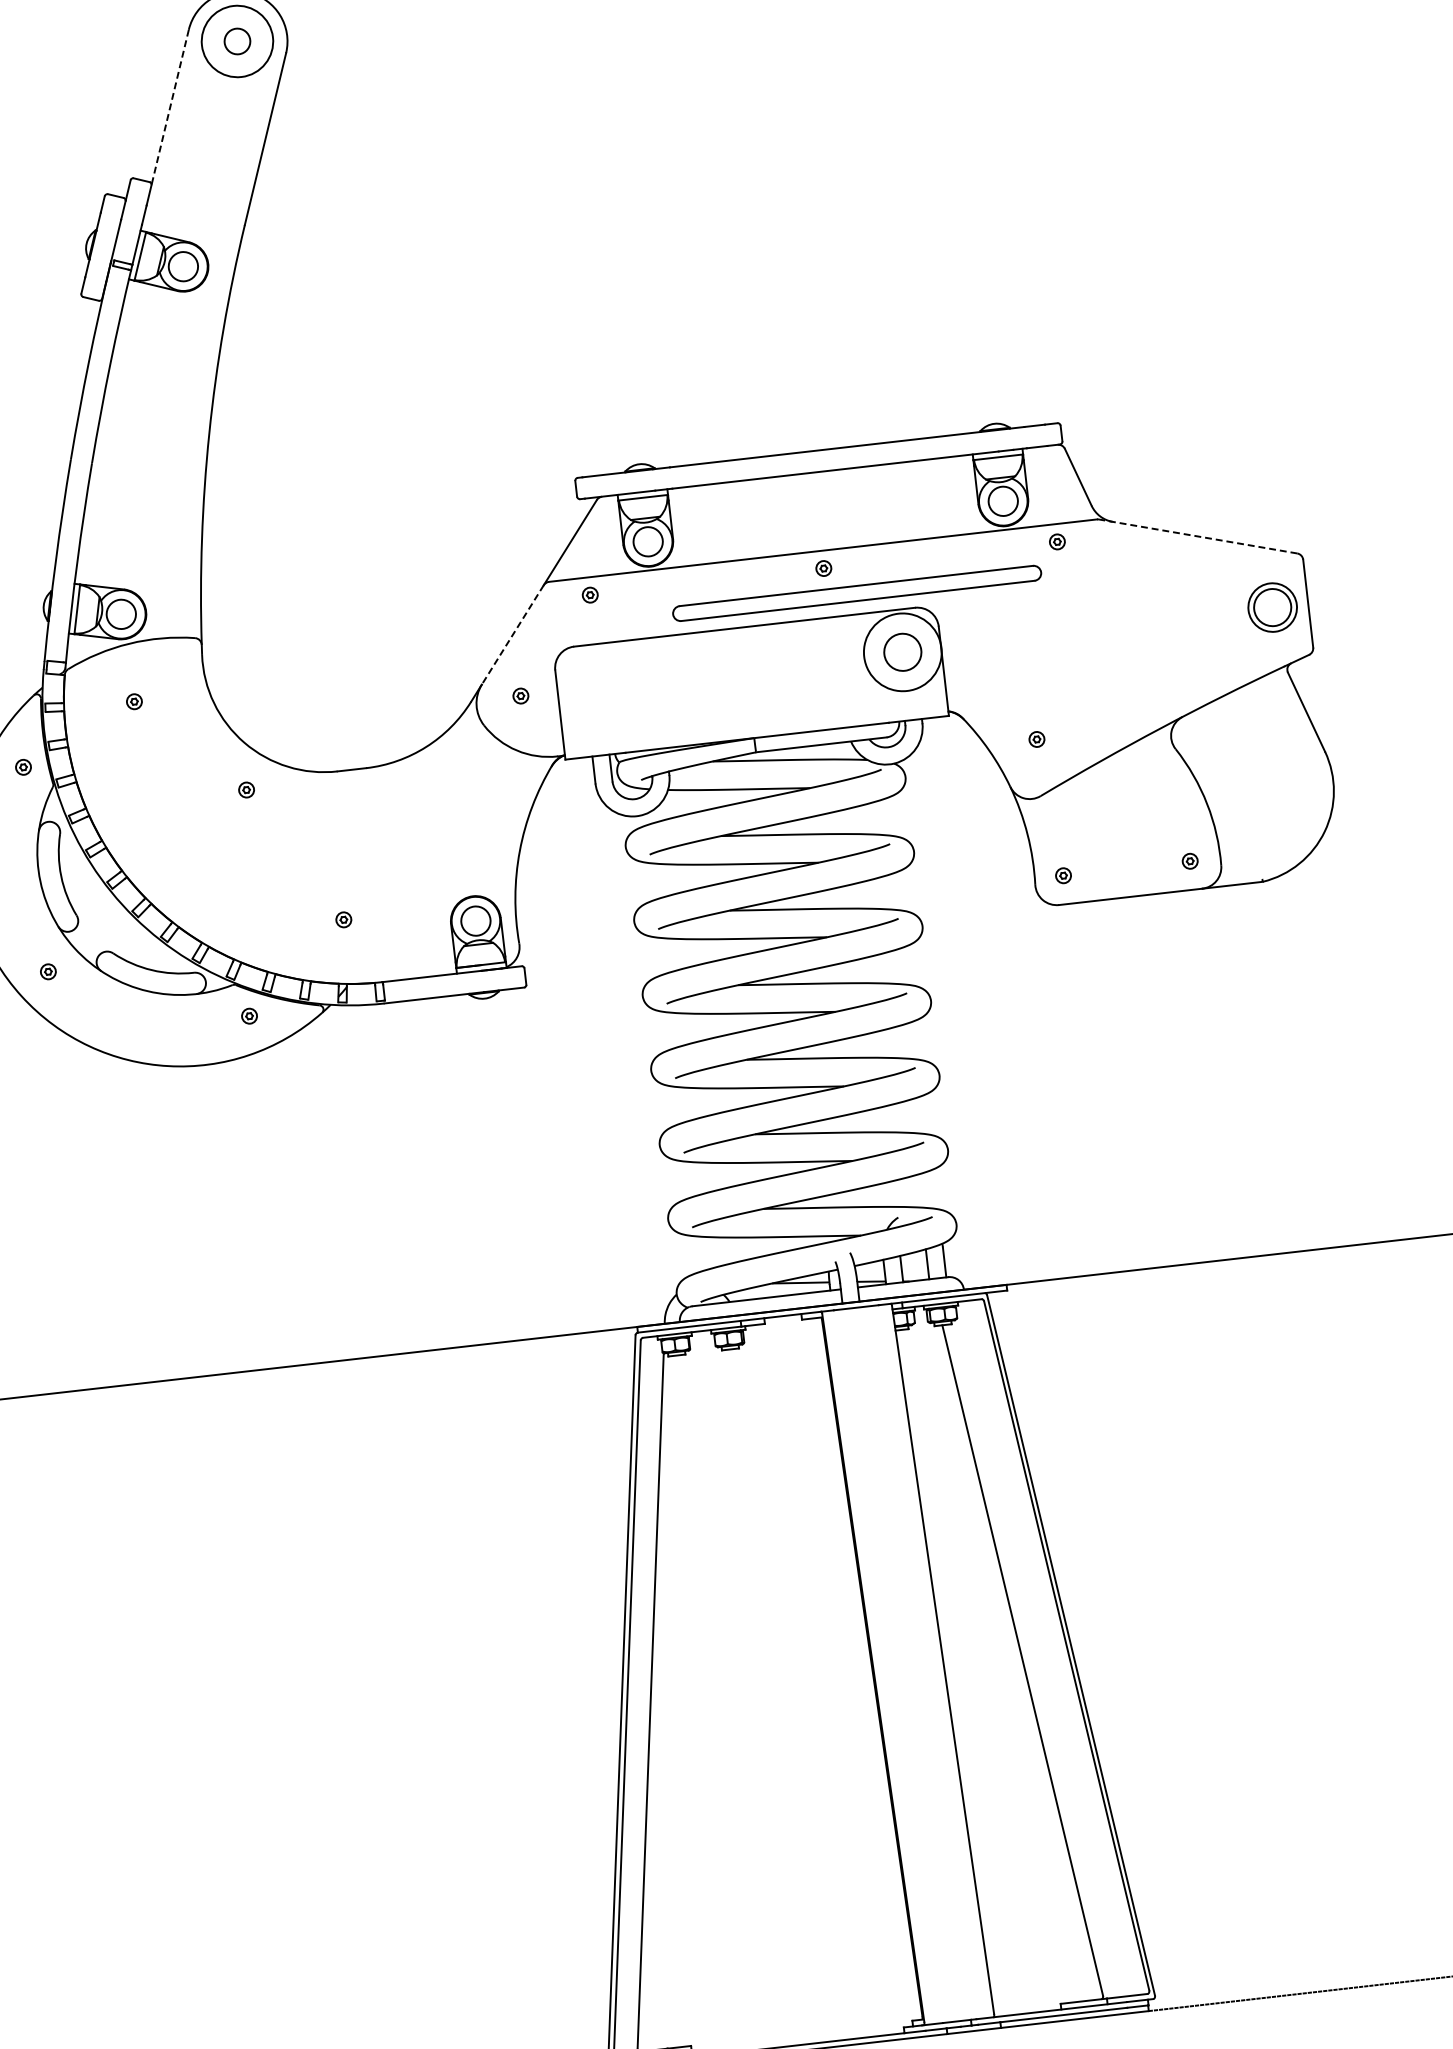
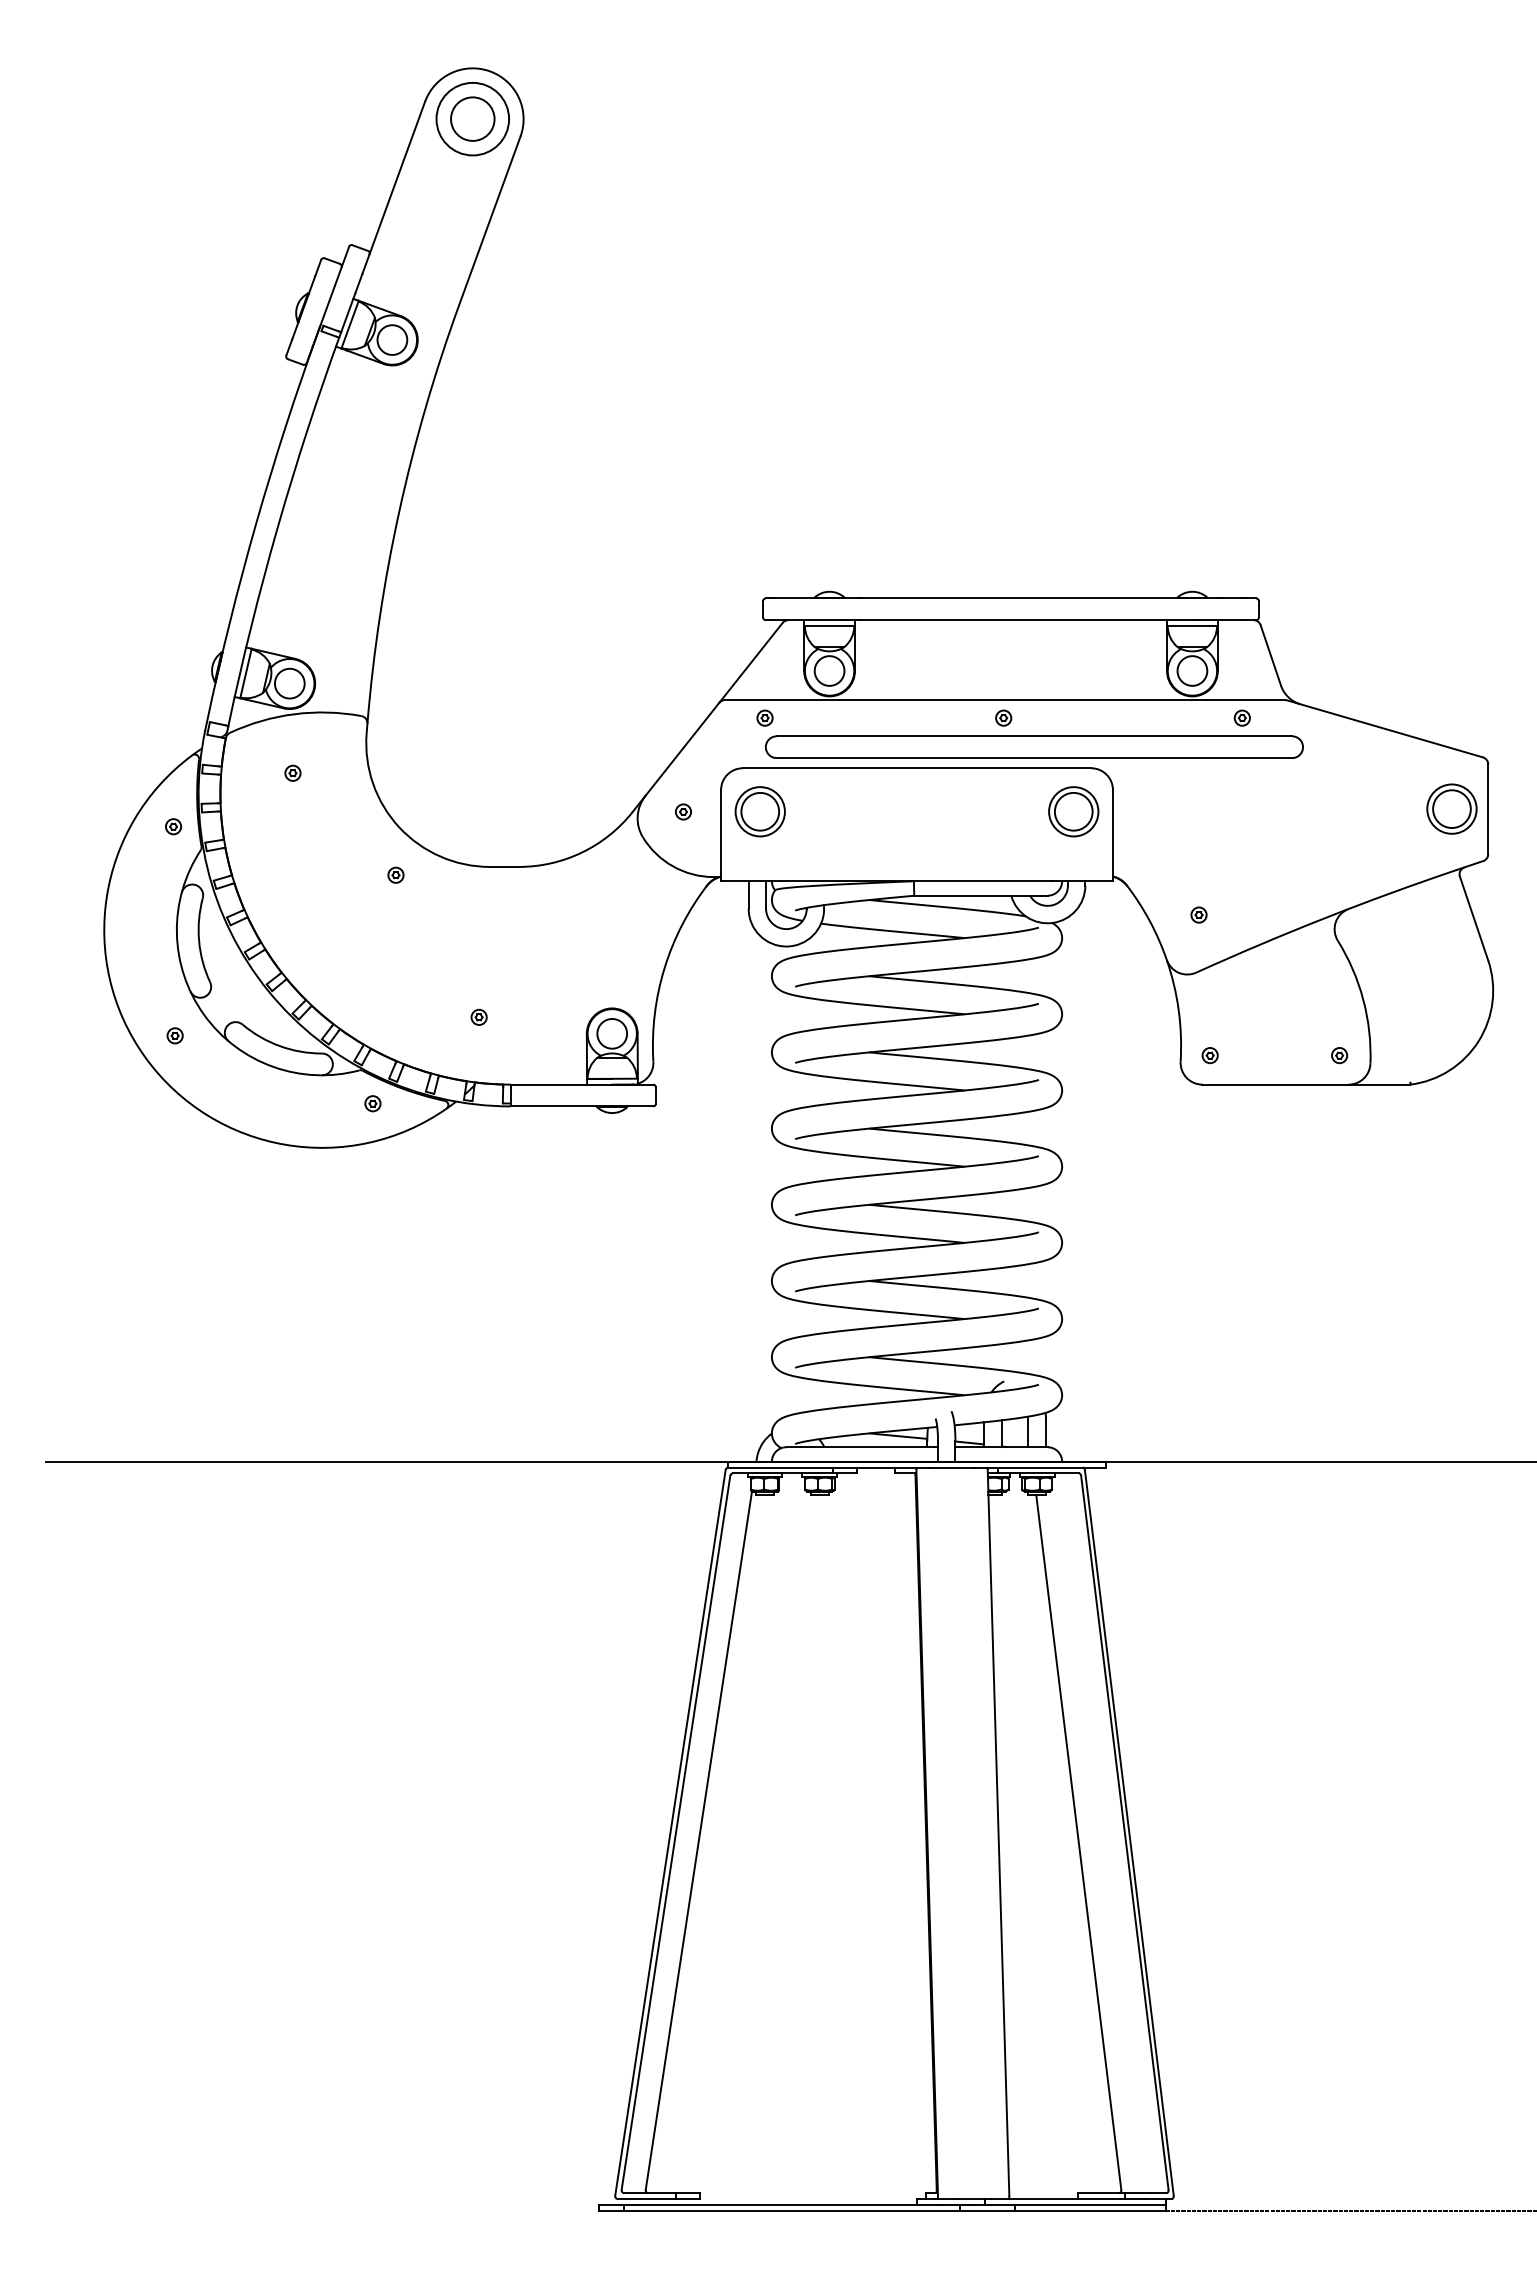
circle: (237, 40) -> (472, 118), size x1.67
line: (170, 107) -> (397, 178), dashed -> solid
line: (1197, 536) -> (1384, 728), dashed -> solid
part: (857, 592) -> (1034, 746), size x1.43
line: (512, 635) -> (682, 749), dashed -> solid
circle: (902, 652) -> (1073, 811), size x0.62
part: (595, 687) -> (759, 811), added

